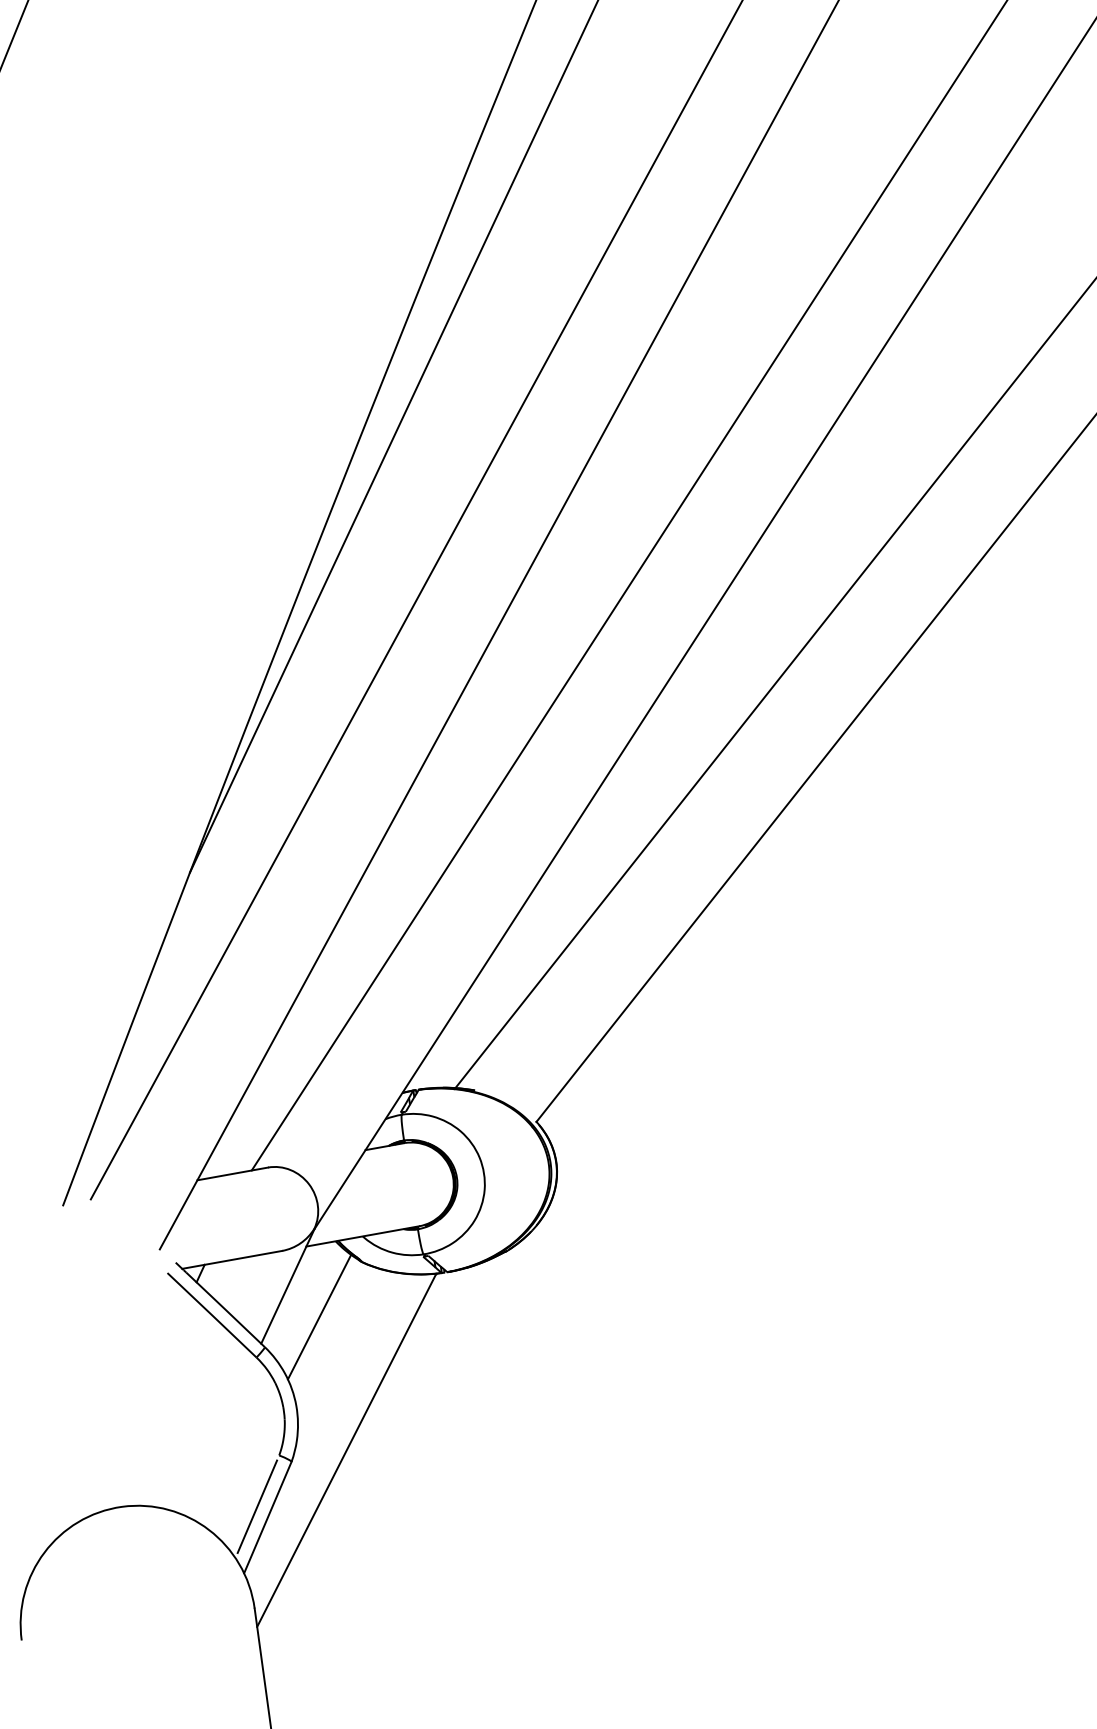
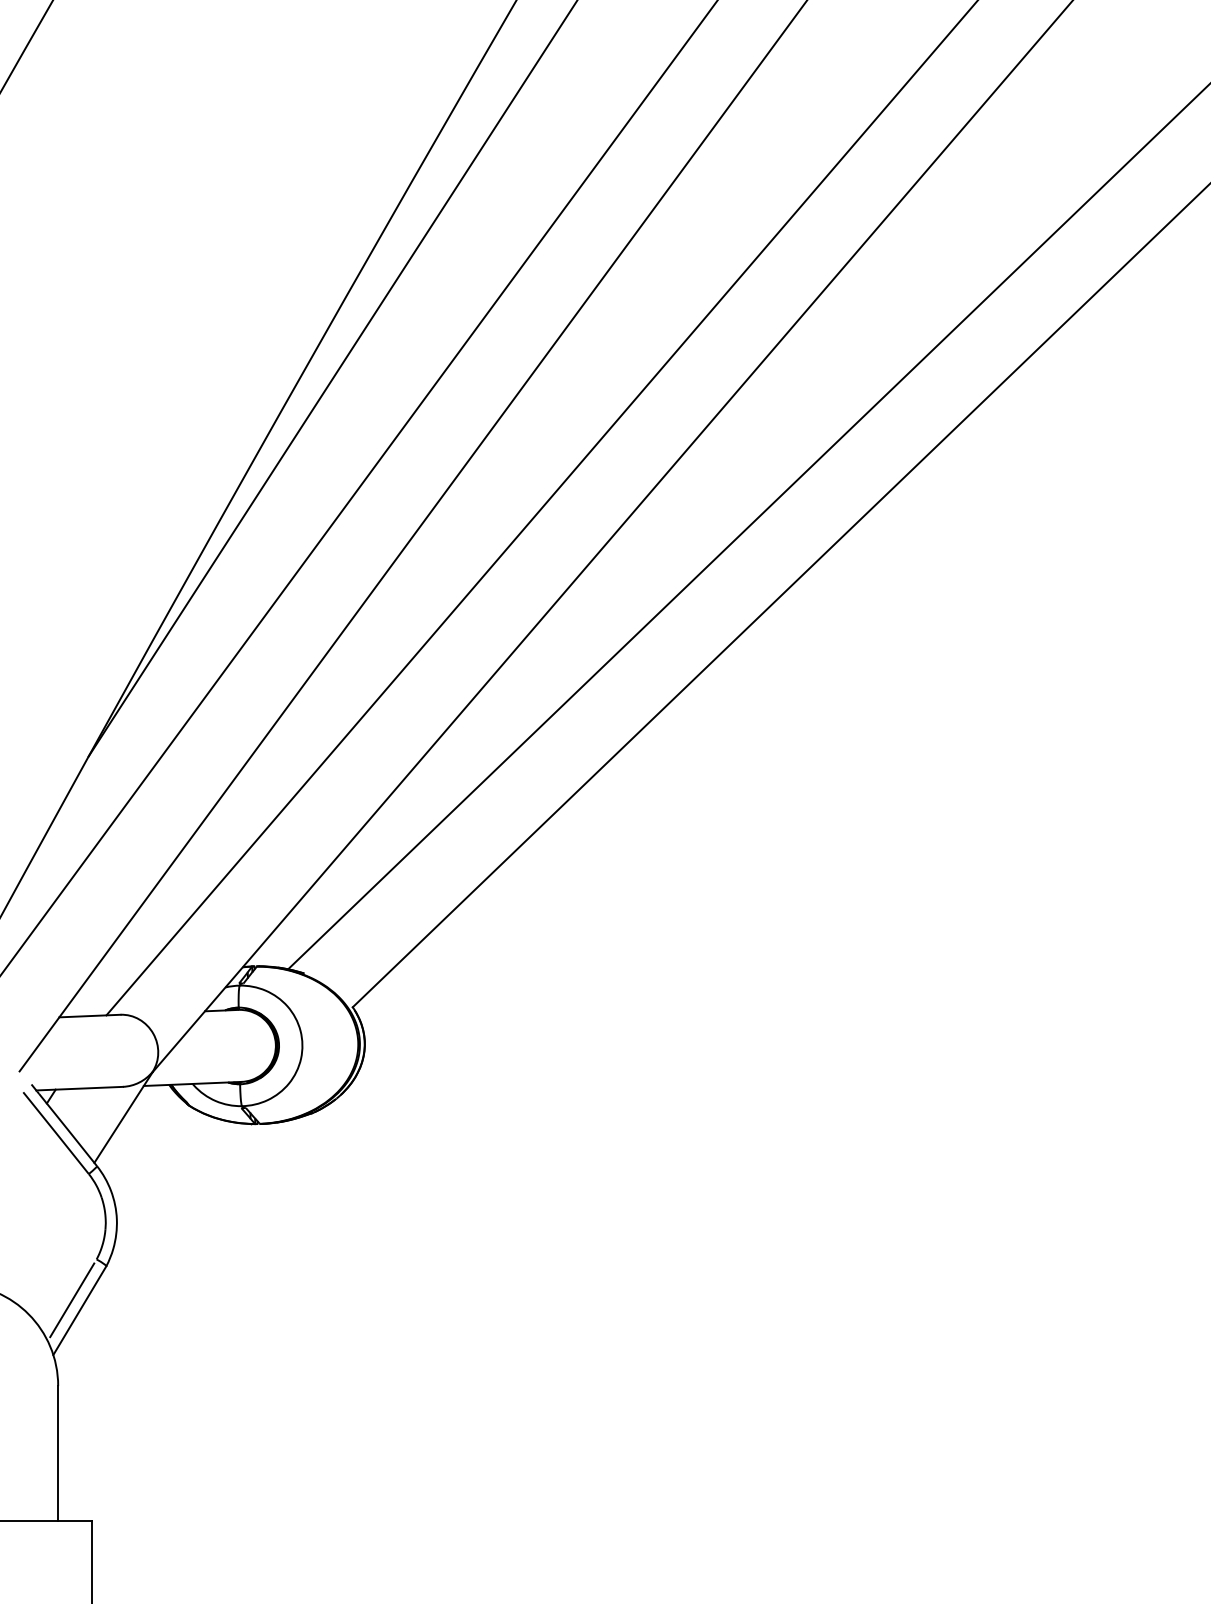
line: (319, 1317) -> (146, 1147), removed
line: (346, 1449) -> (154, 1262), removed

